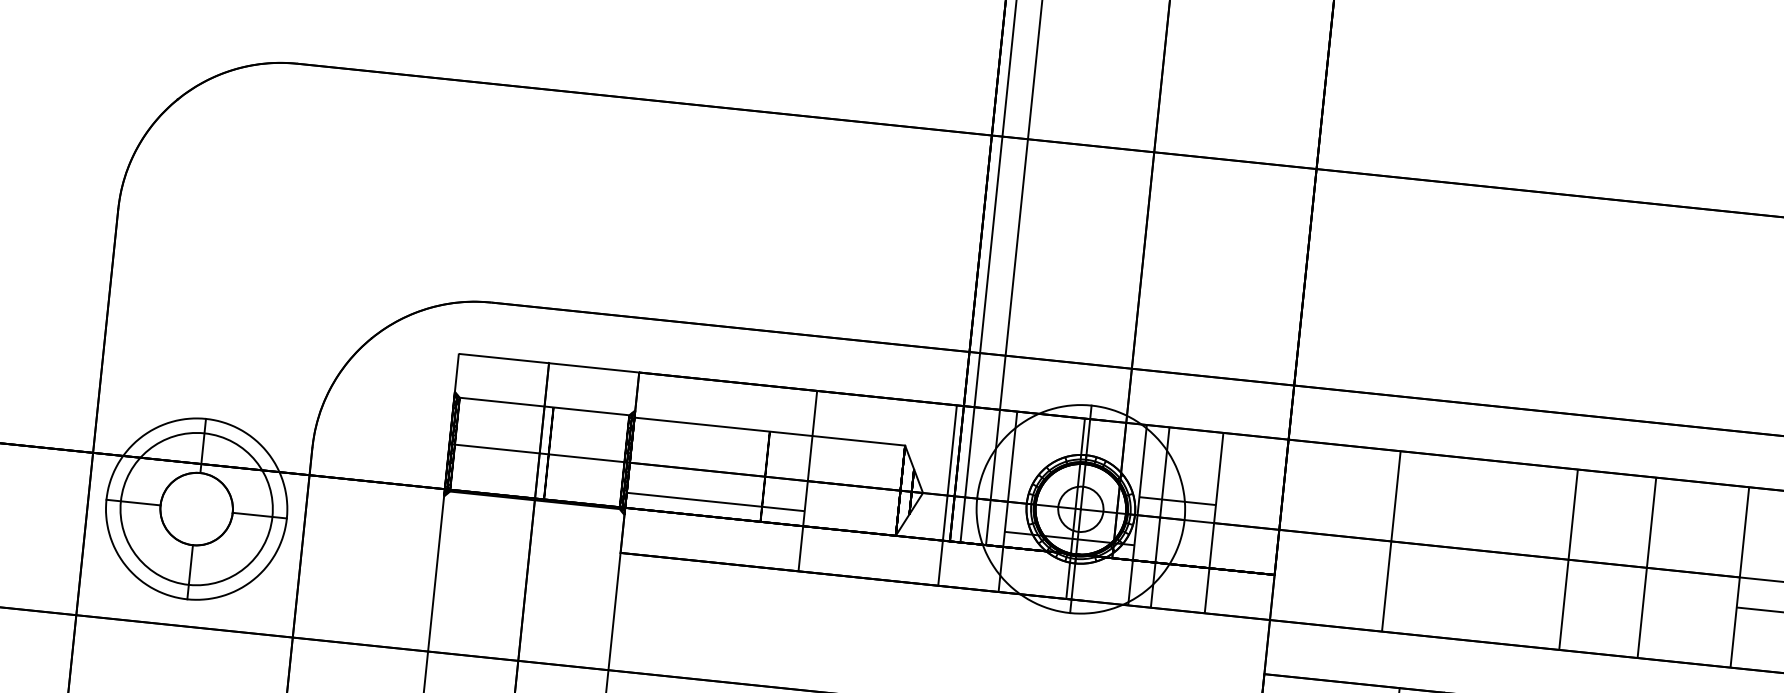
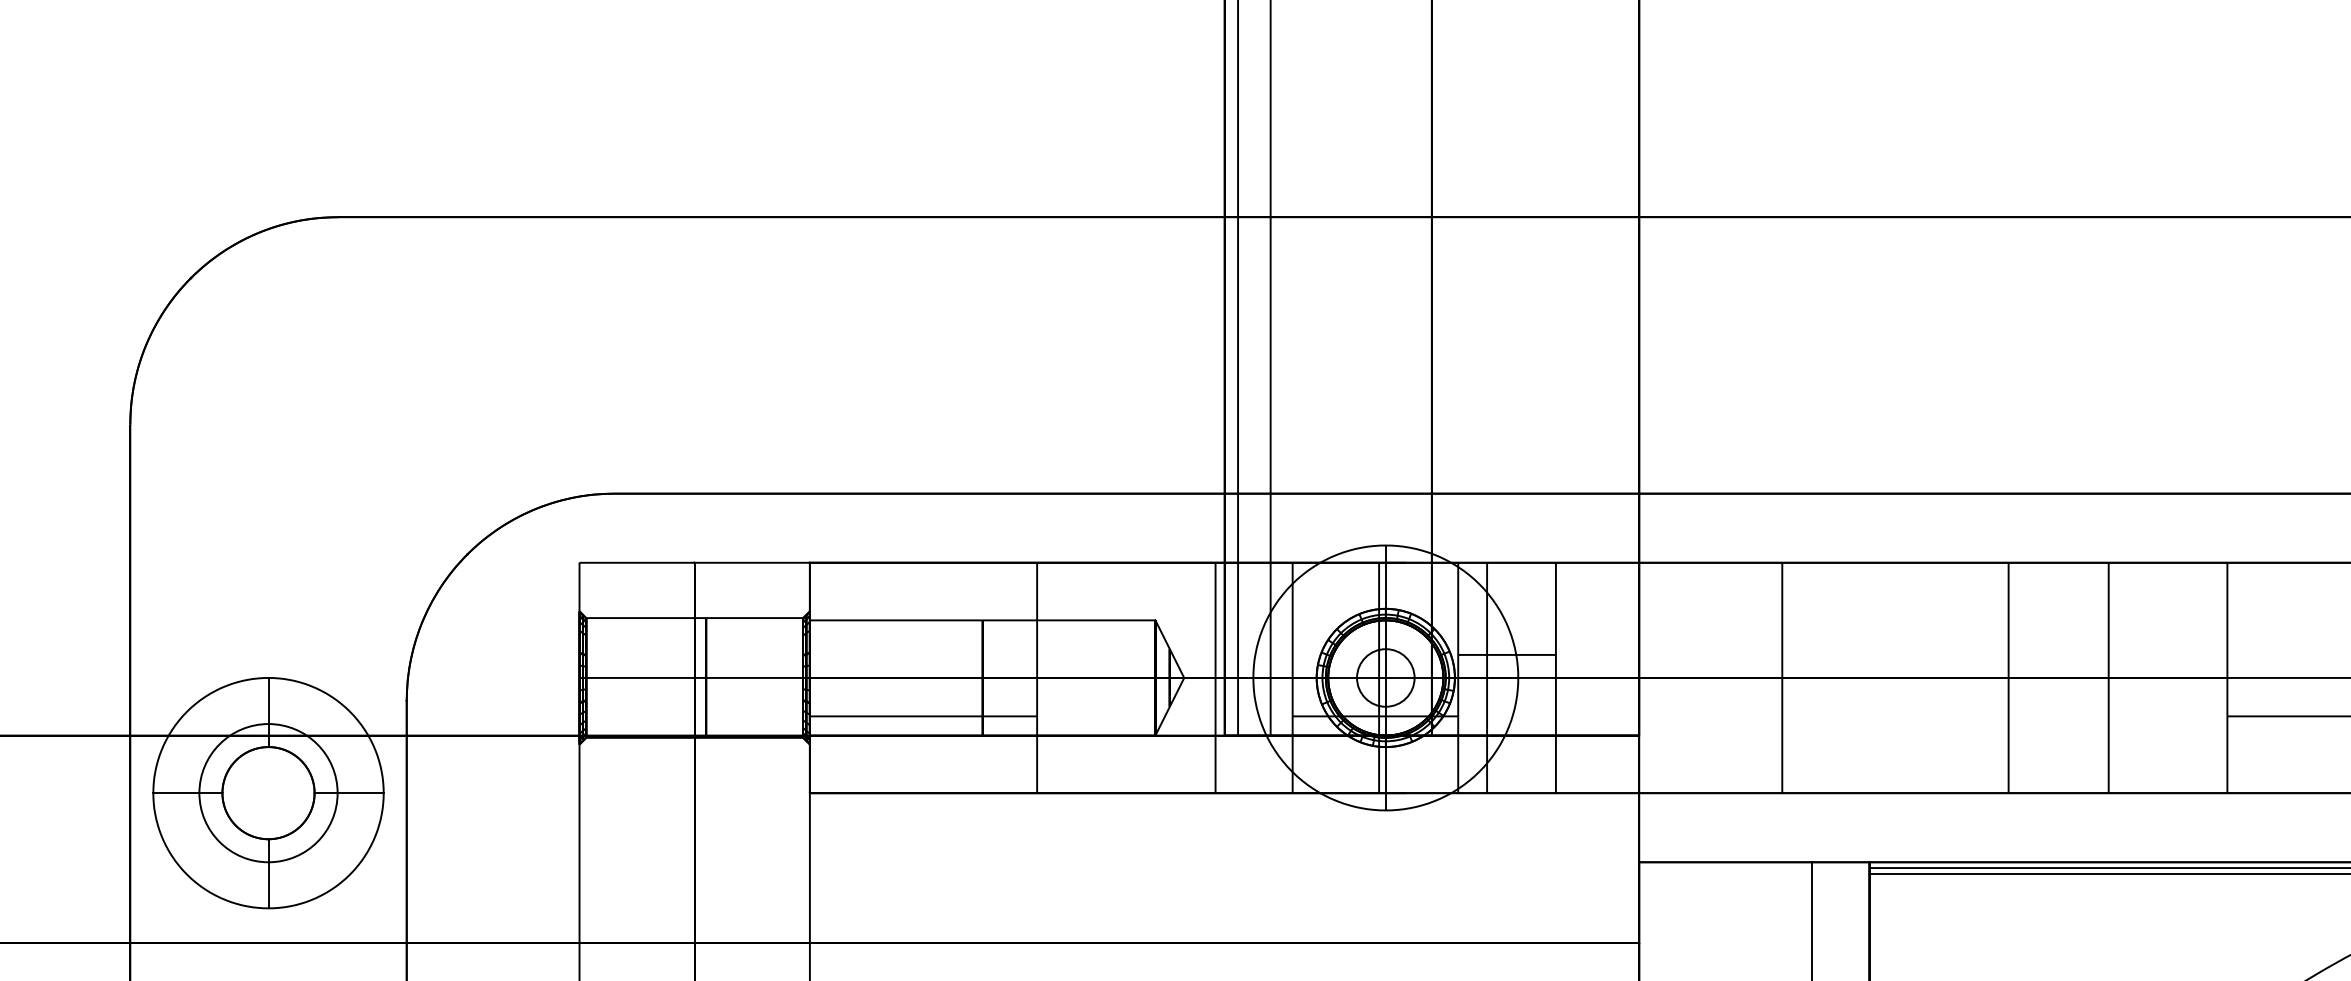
circle: (196, 509) -> (268, 793), size x0.71

